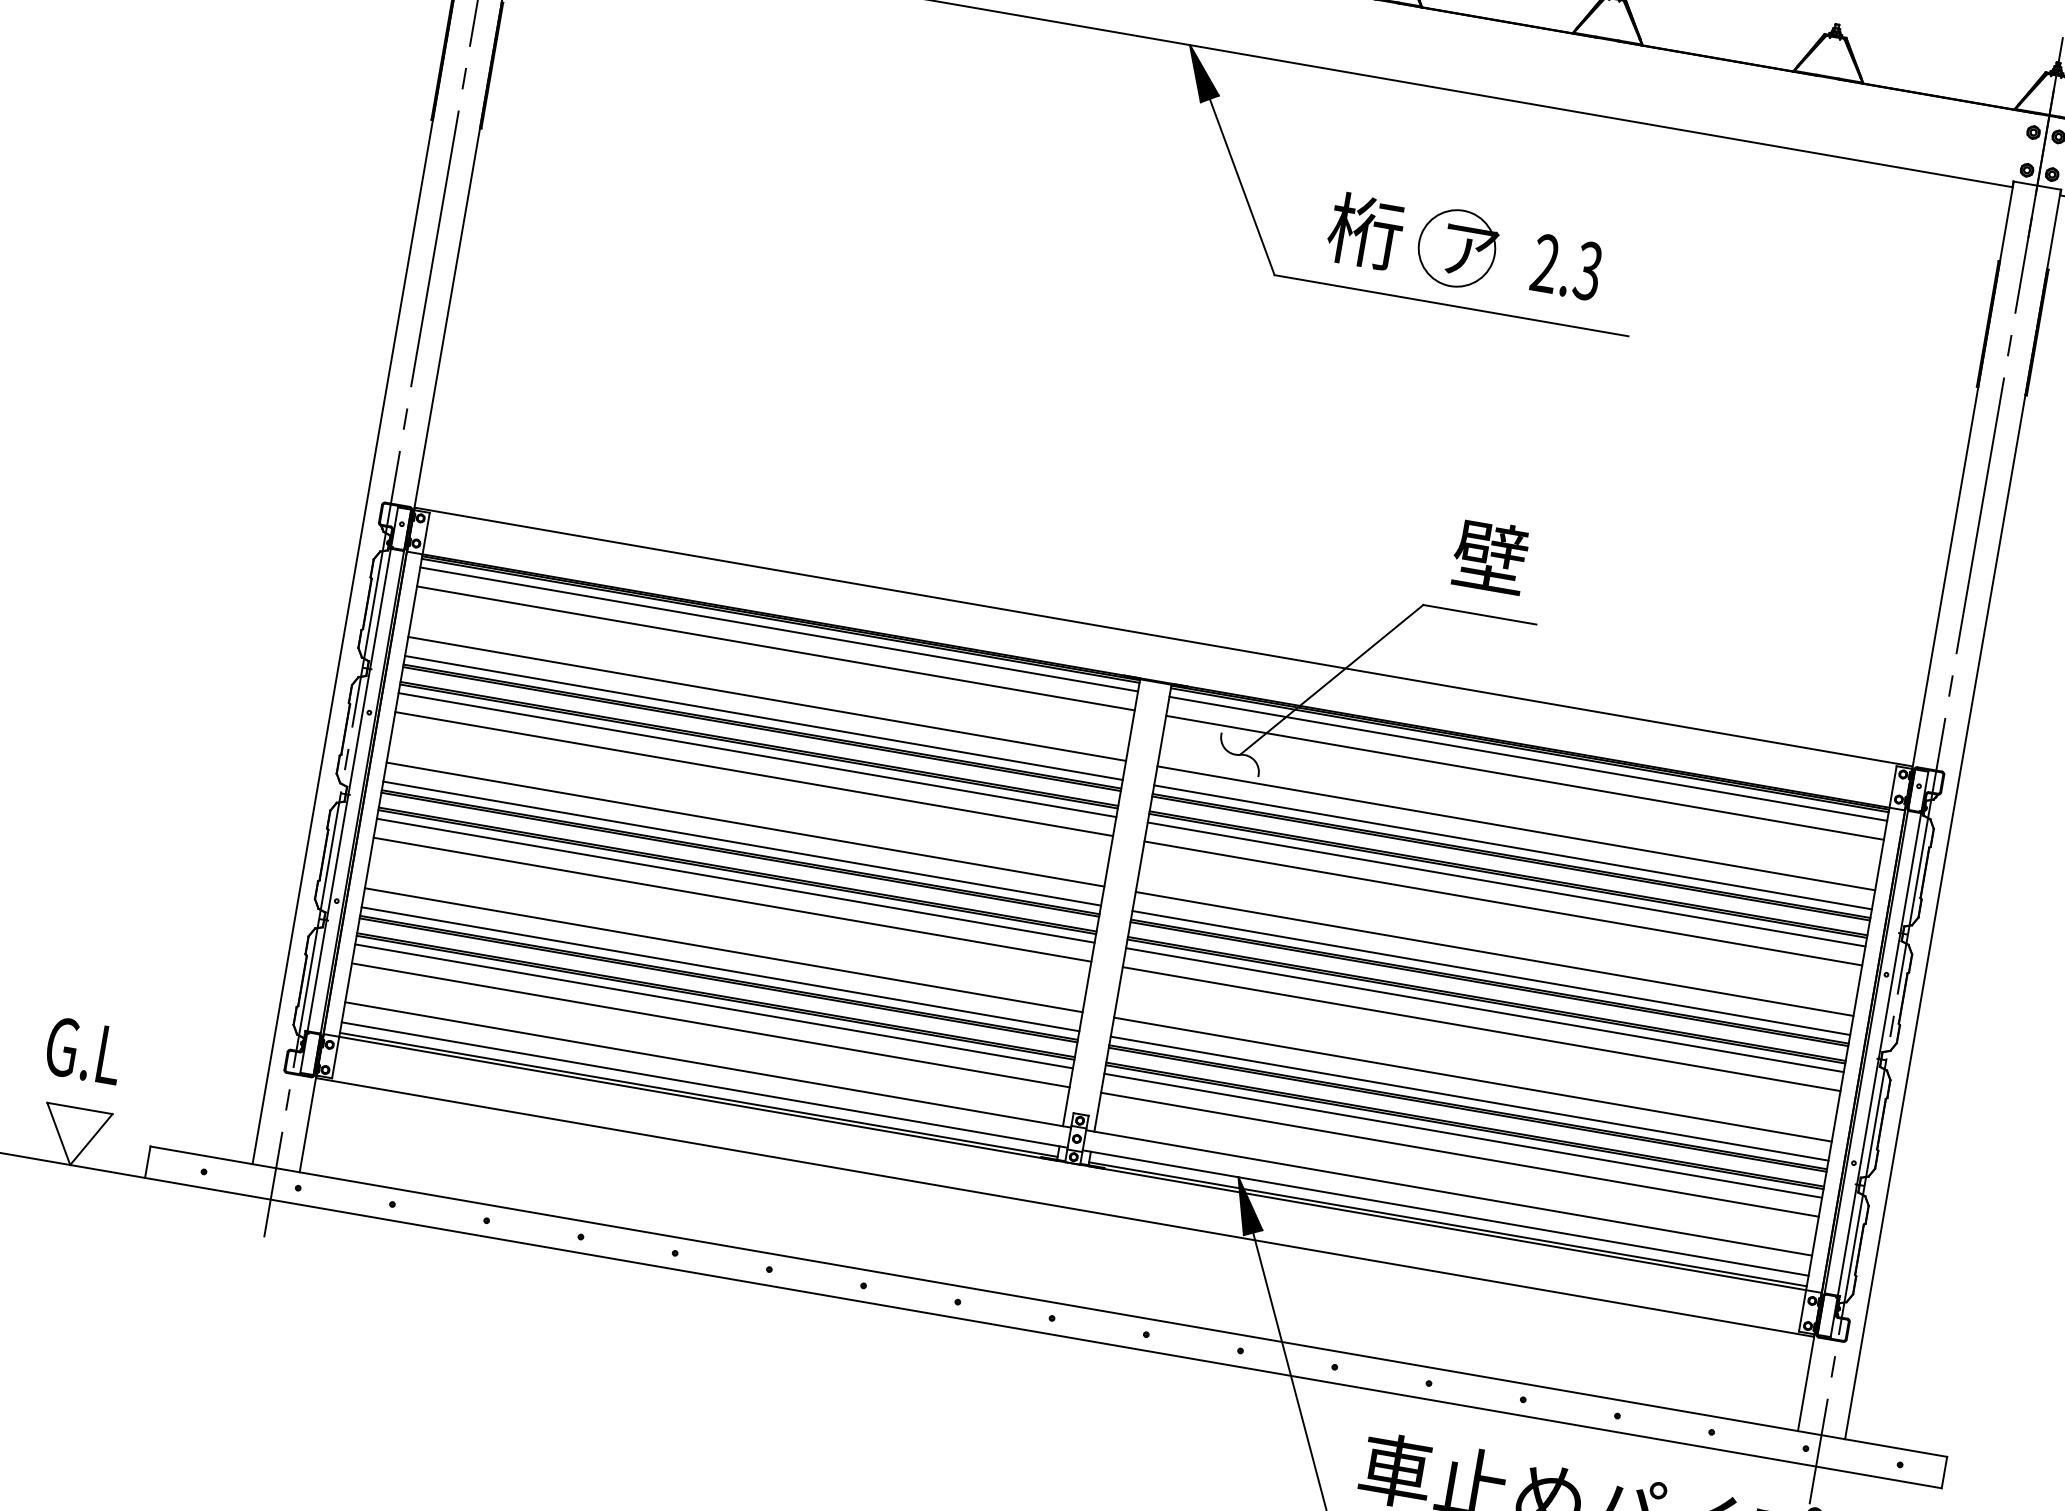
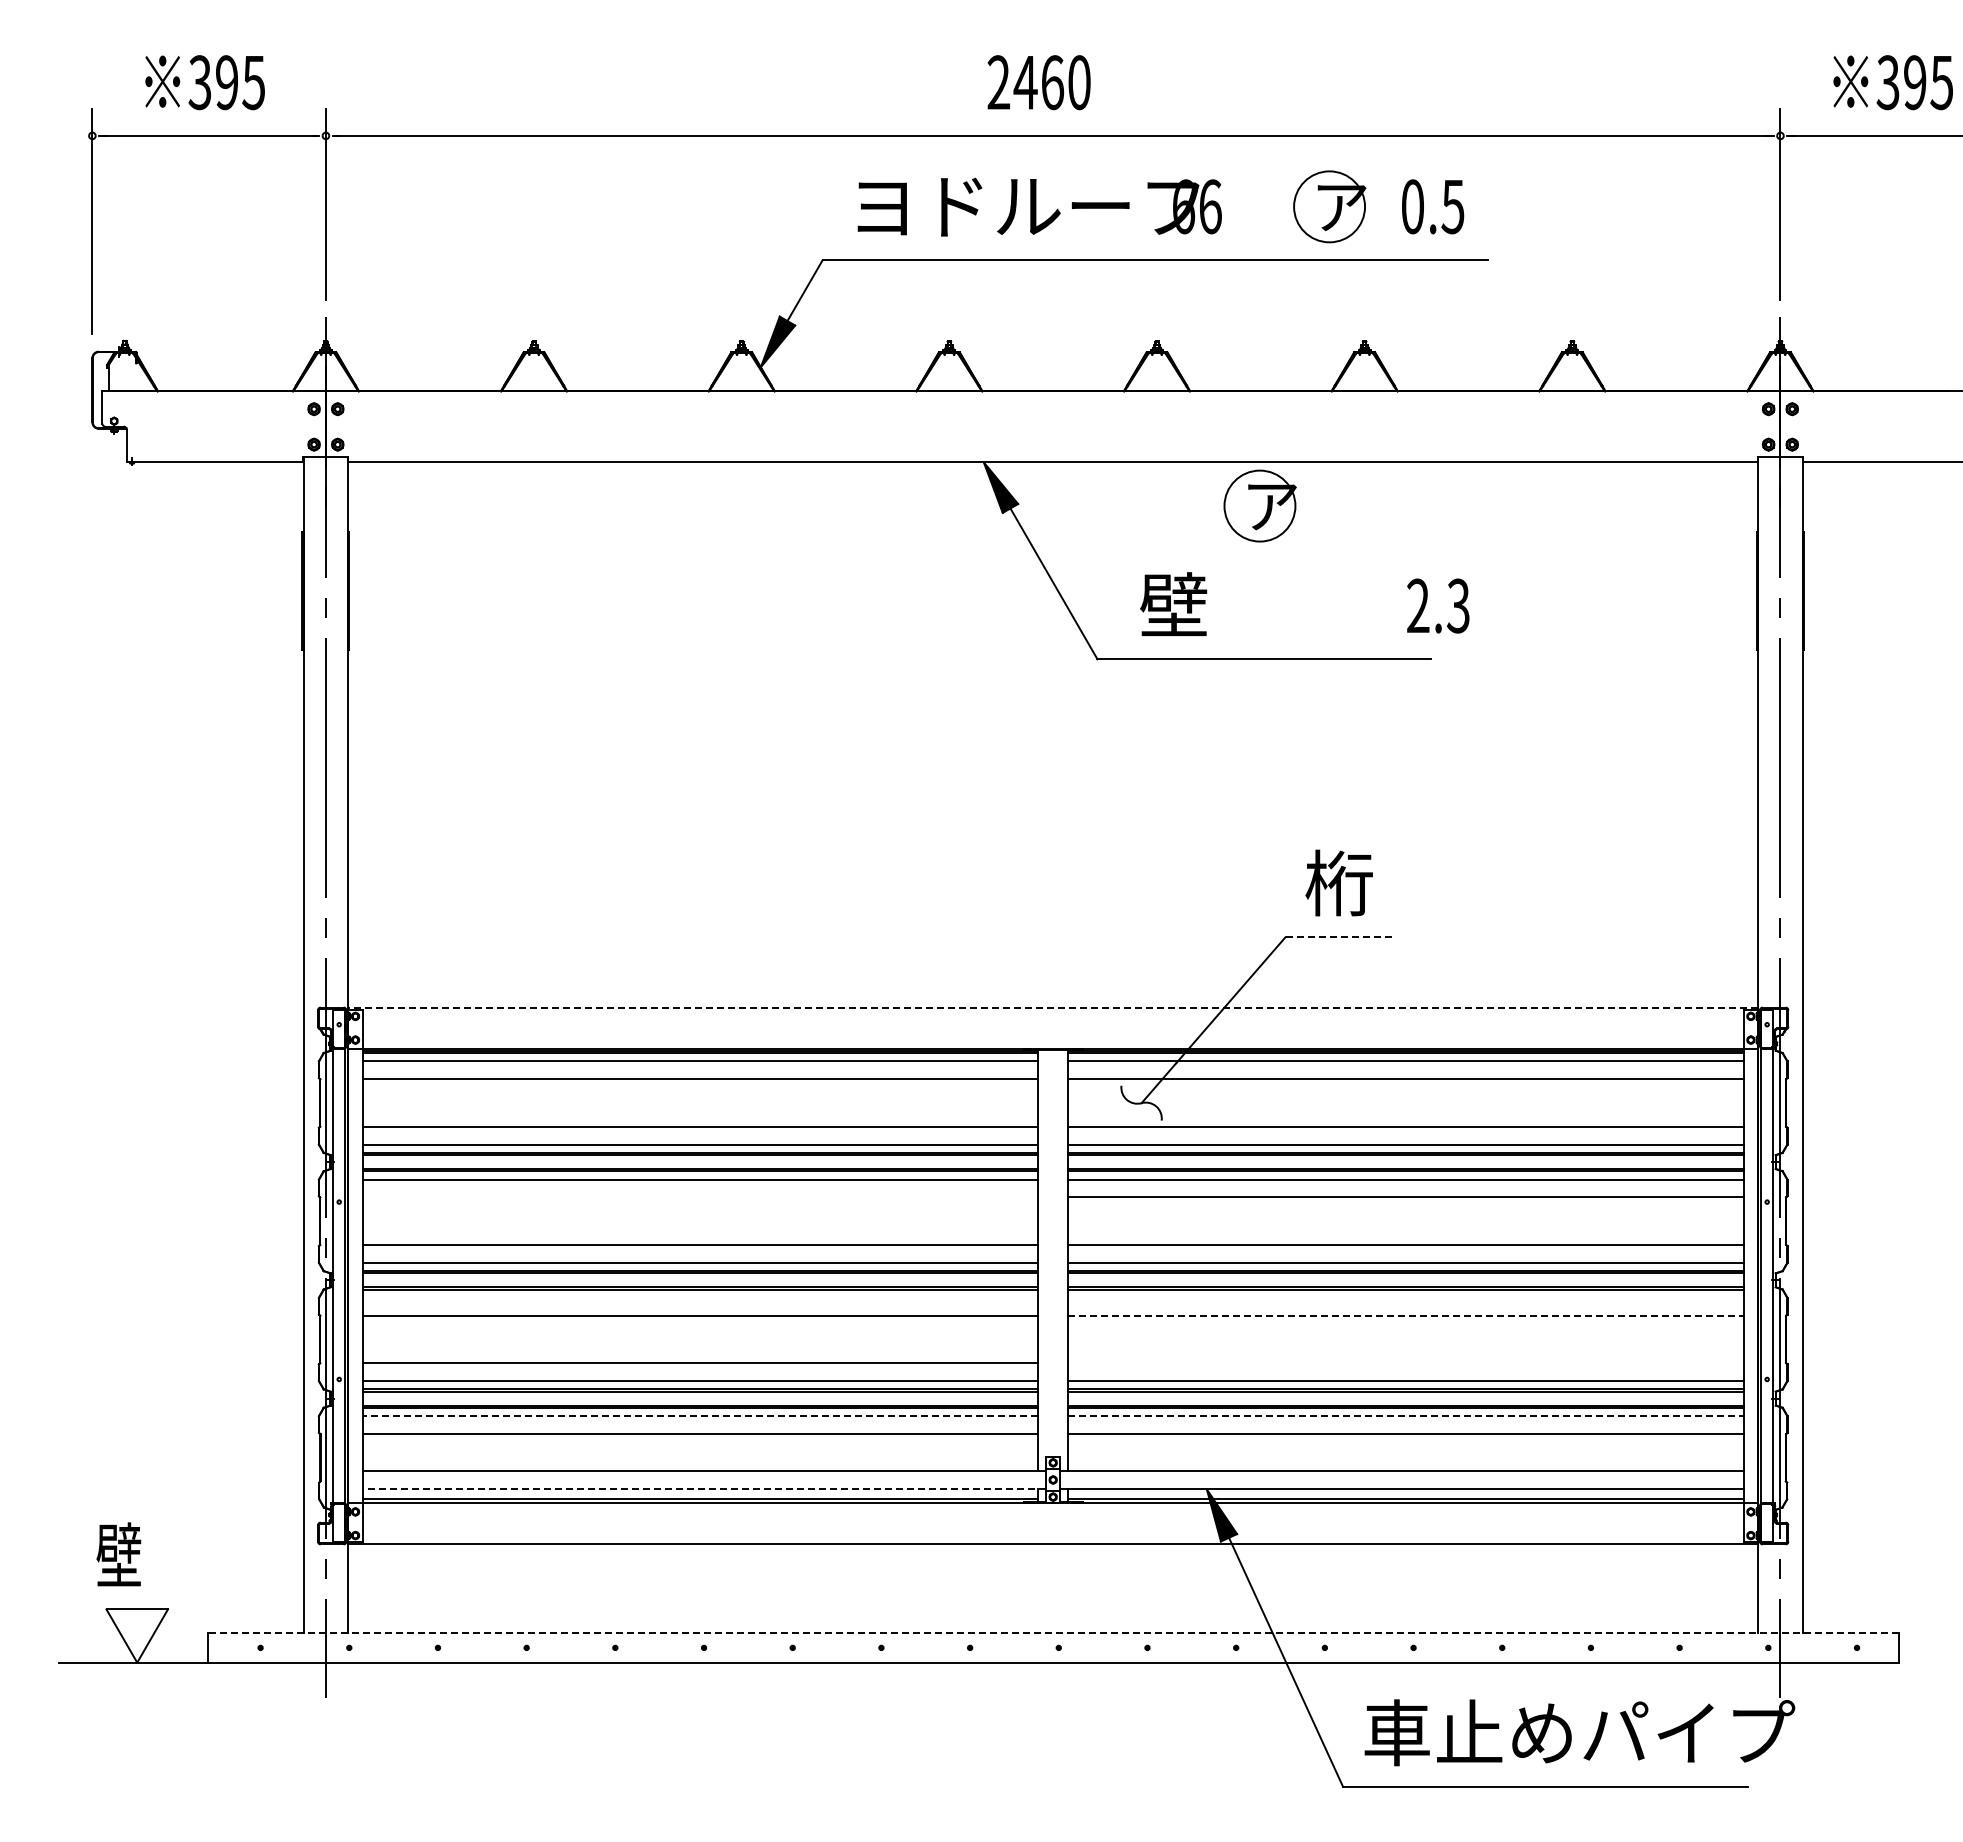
text: (1365, 230) -> (1173, 604), 桁 -> 壁
part: (1456, 247) -> (1259, 505), moved
text: (1567, 266) -> (1438, 605), moved
text: (1489, 556) -> (1338, 882), 壁 -> 桁
line: (1480, 615) -> (1339, 937), solid -> dashed
line: (1163, 637) -> (1053, 1007), solid -> dashed
line: (754, 774) -> (700, 1197), removed
line: (735, 880) -> (700, 1297), removed
line: (713, 1006) -> (700, 1416), solid -> dashed
line: (1484, 1009) -> (1405, 1297), removed
line: (1481, 1028) -> (1405, 1315), solid -> dashed
text: (83, 1049) -> (131, 1554), G.L -> 壁
line: (1472, 1079) -> (1405, 1363), removed
line: (704, 1085) -> (704, 1489), solid -> dashed
line: (1462, 1136) -> (1405, 1416), solid -> dashed
line: (1049, 1302) -> (1053, 1633), solid -> dashed

